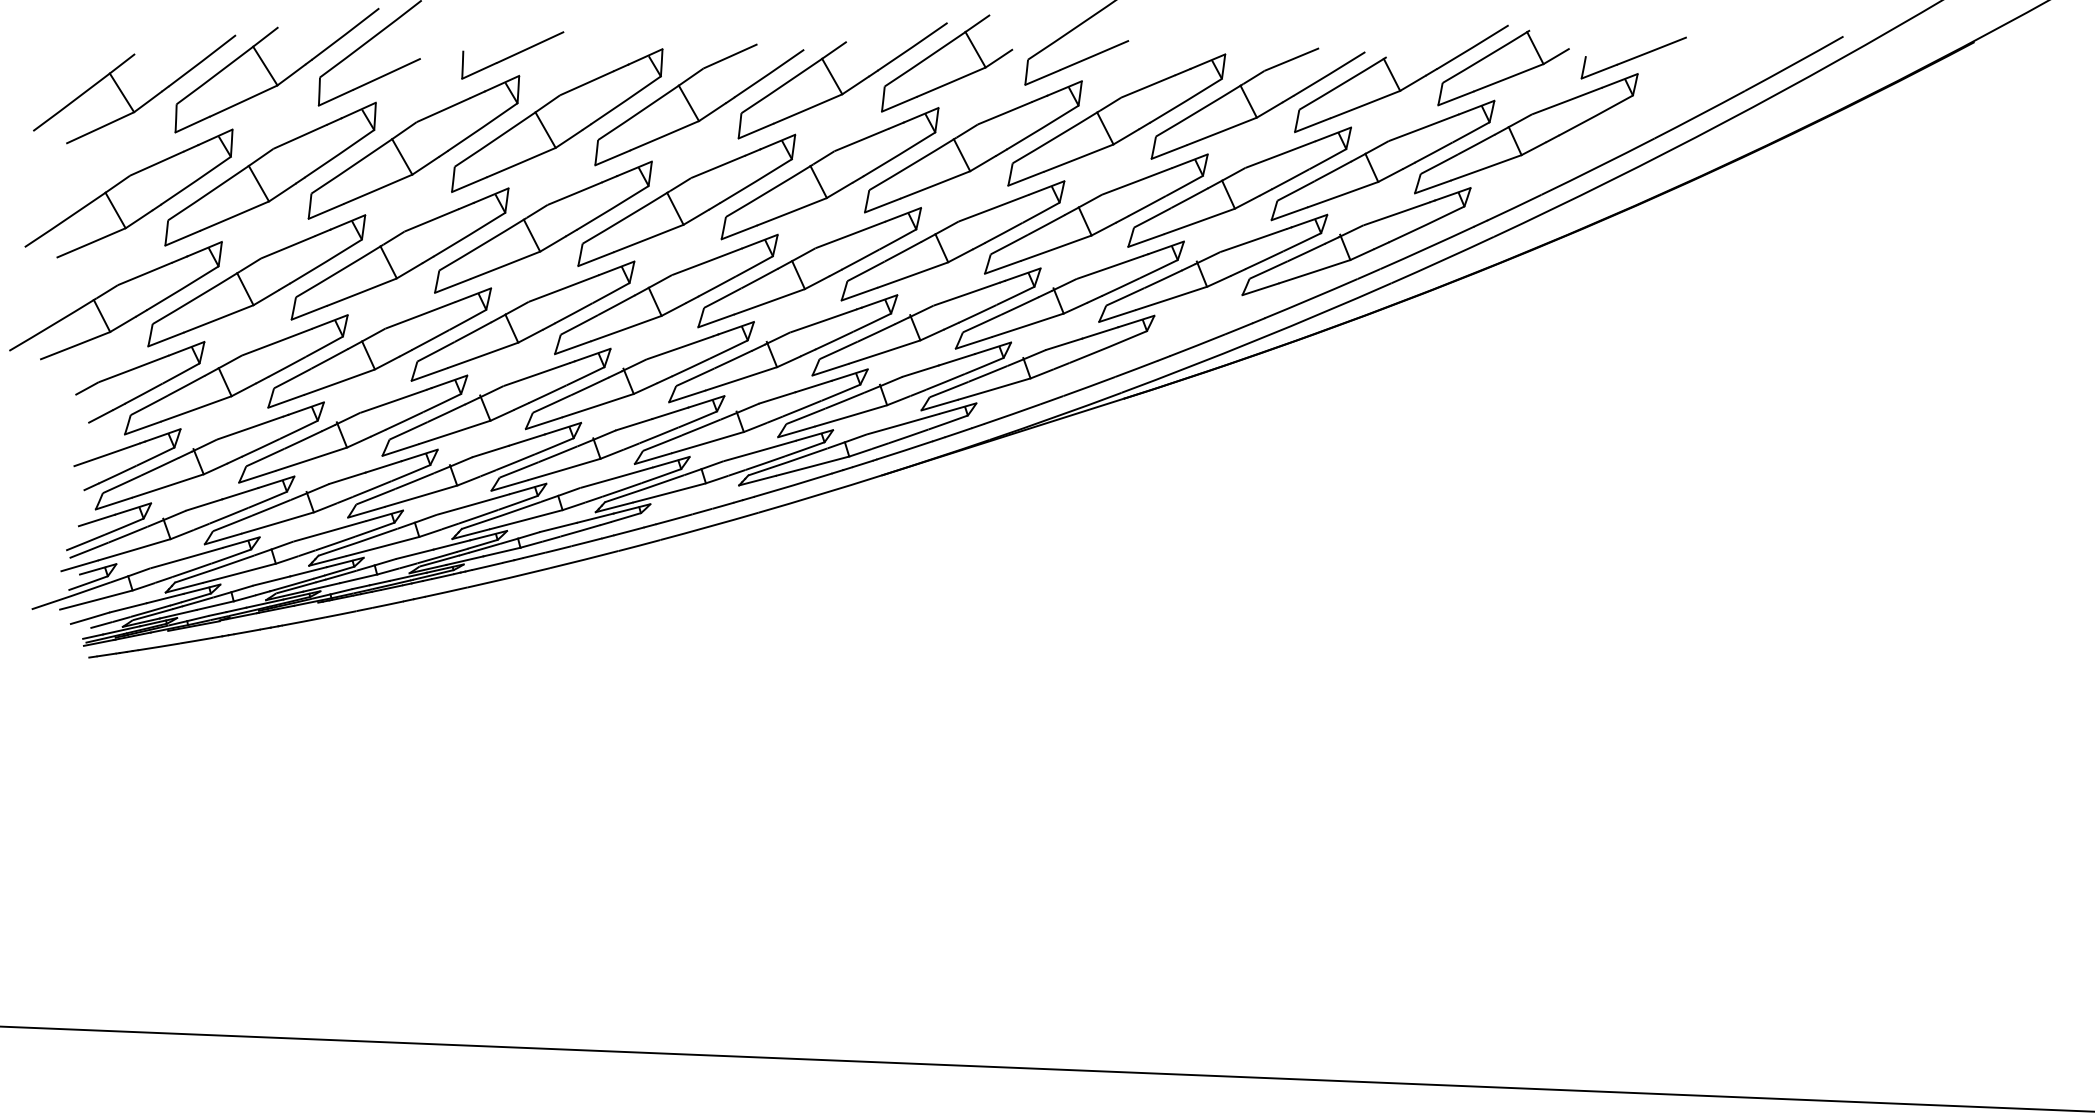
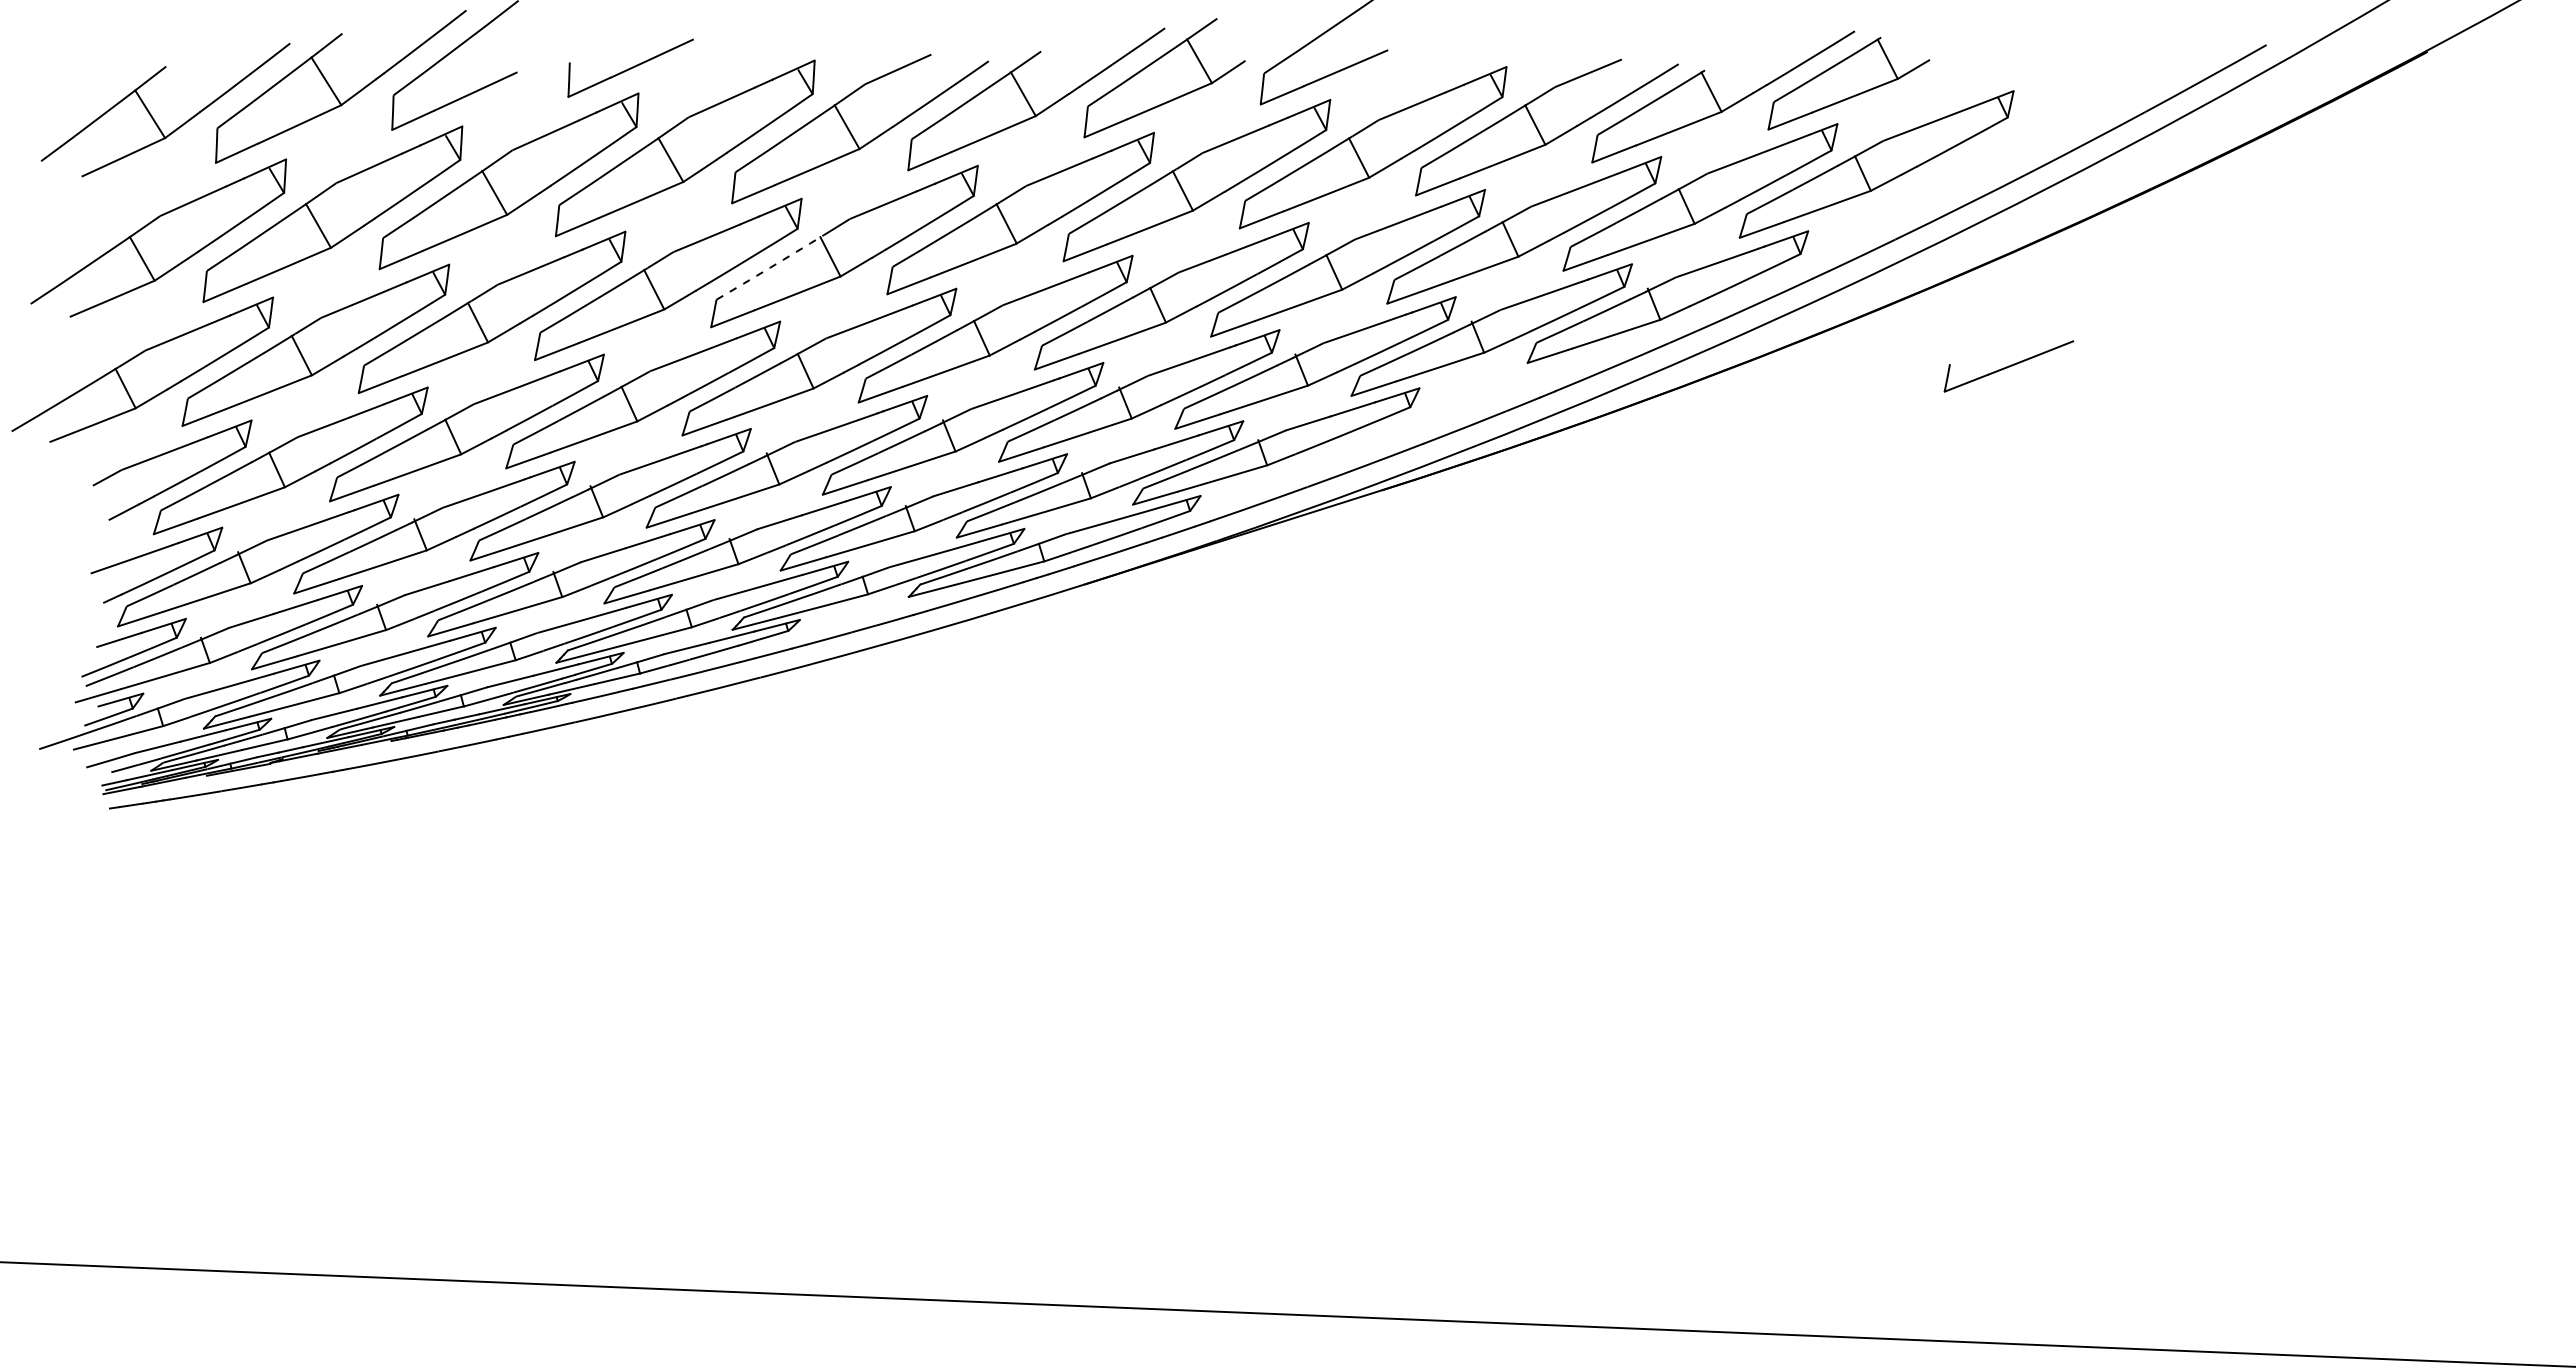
part: (1633, 58) -> (2008, 366), moved
arc: (626, 217) -> (770, 267), solid -> dashed

